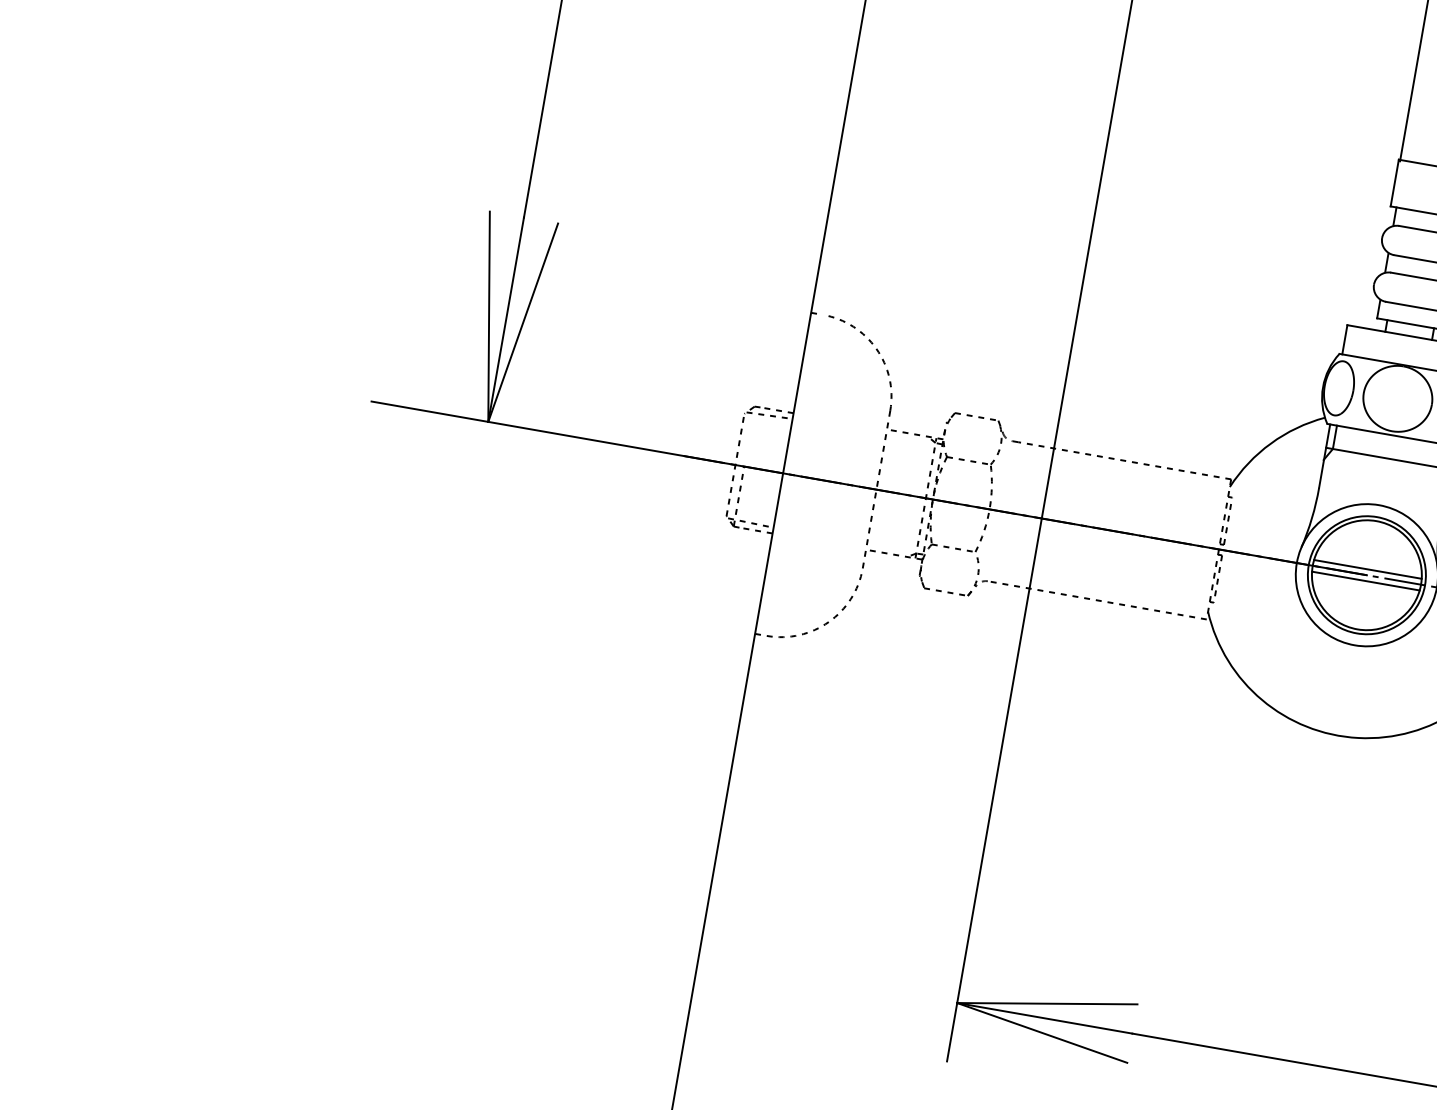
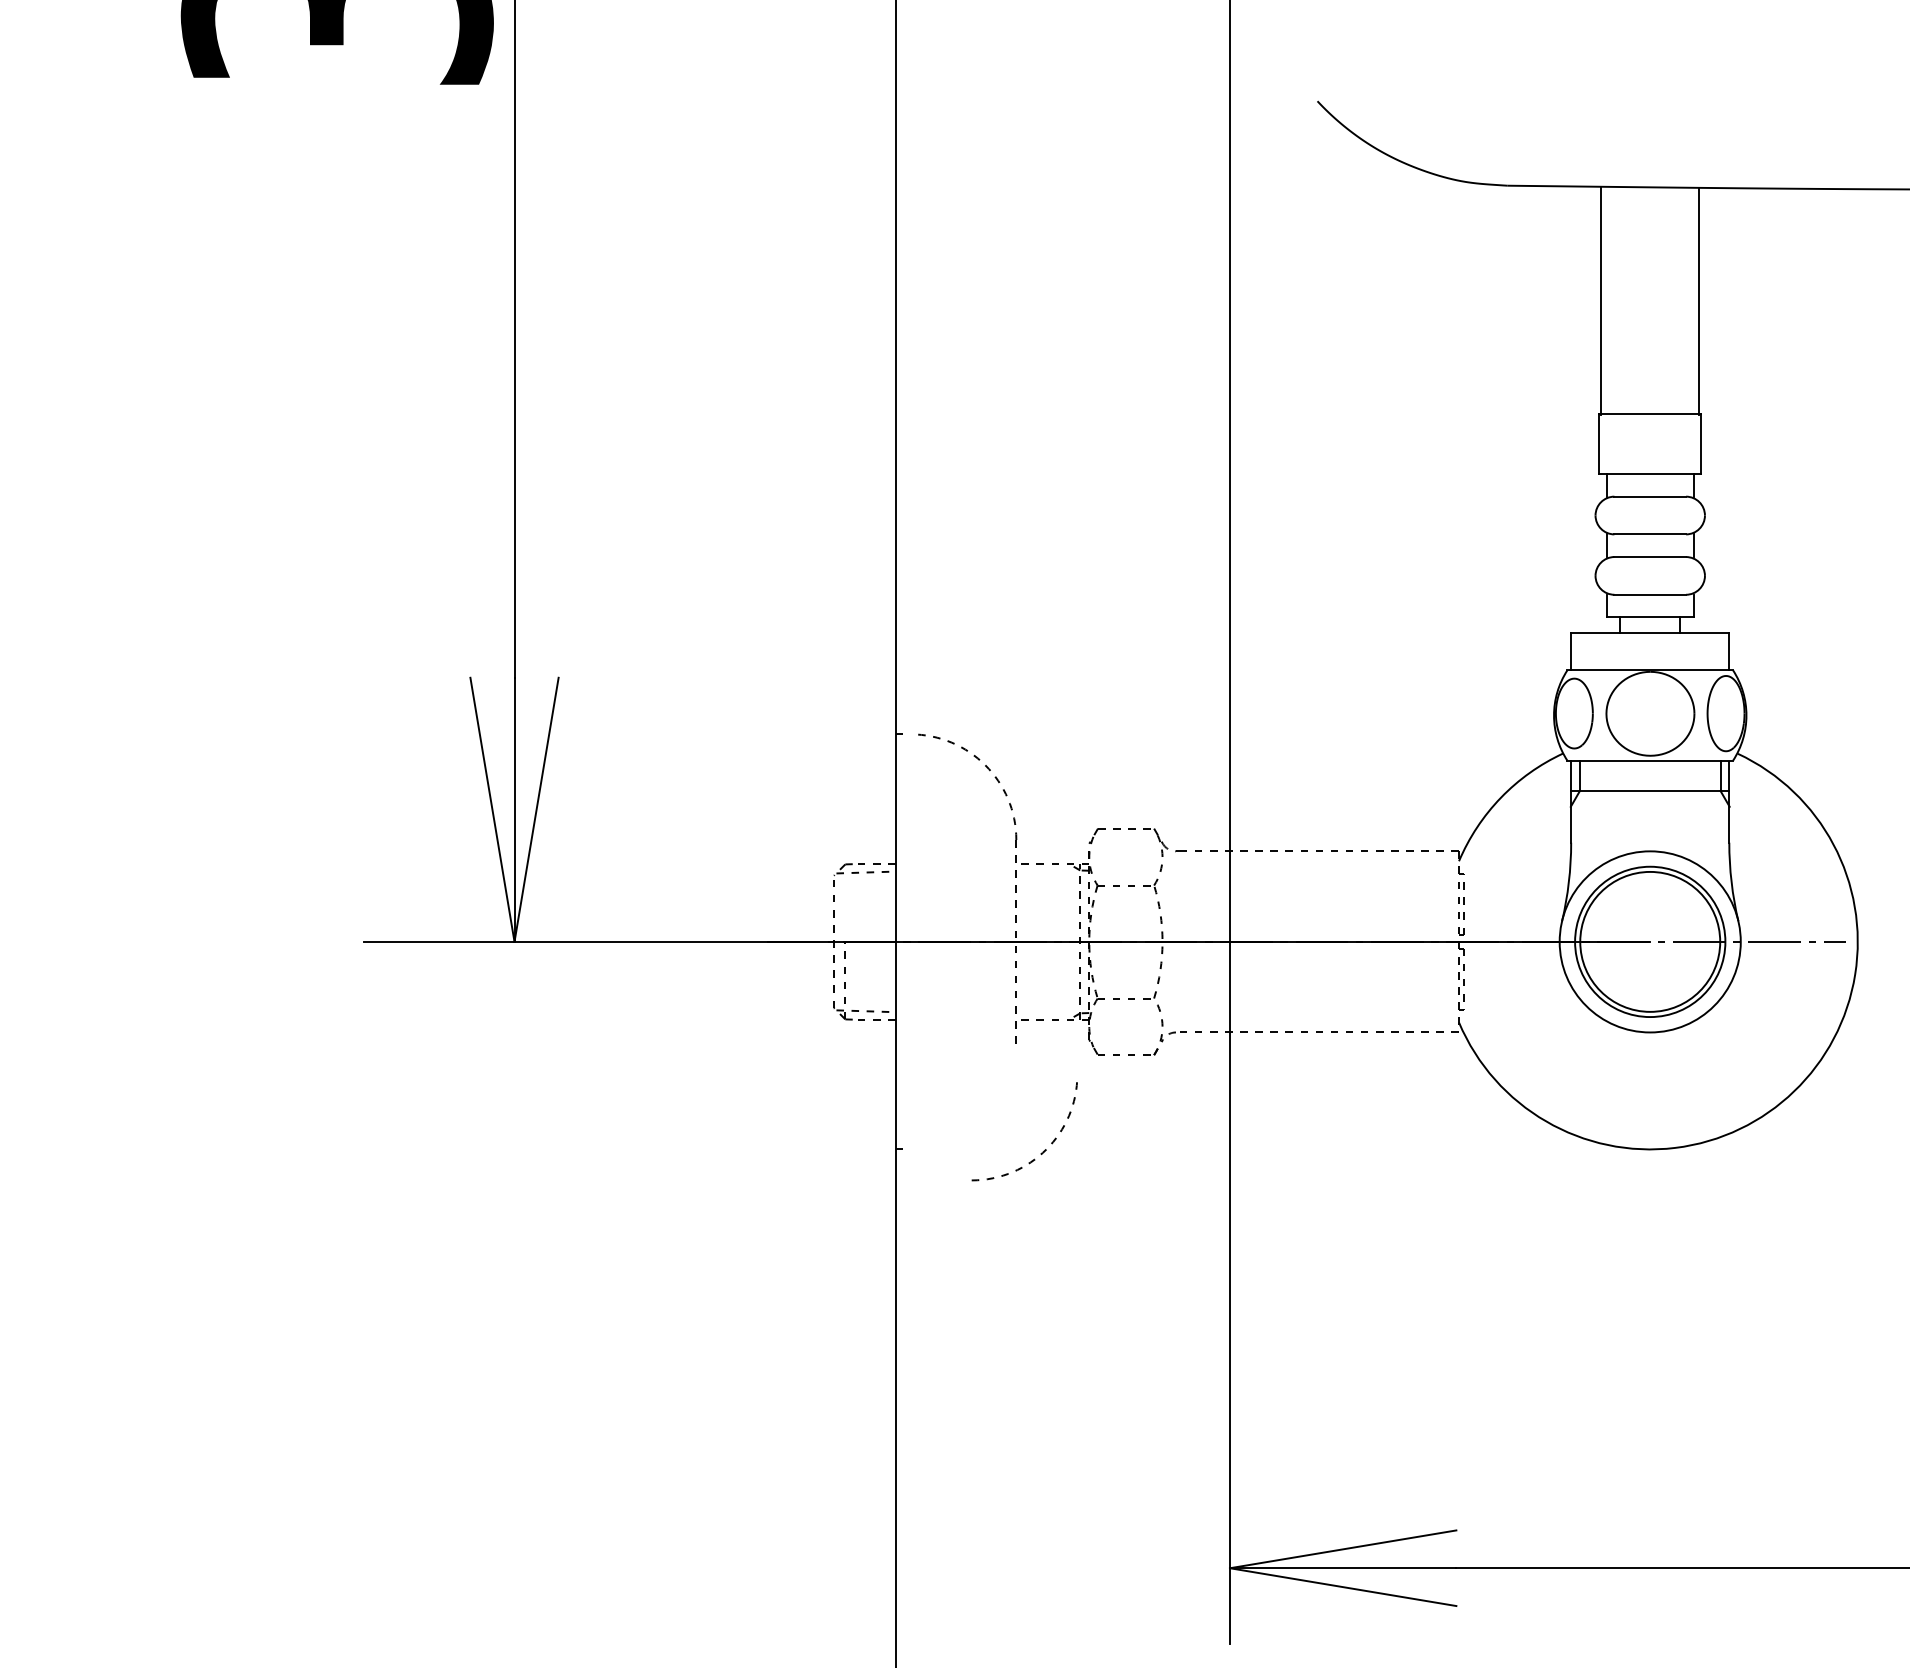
line: (1367, 569) -> (1649, 934), removed
line: (1365, 581) -> (1649, 949), removed
arc: (826, 622) -> (1043, 1150), moved

